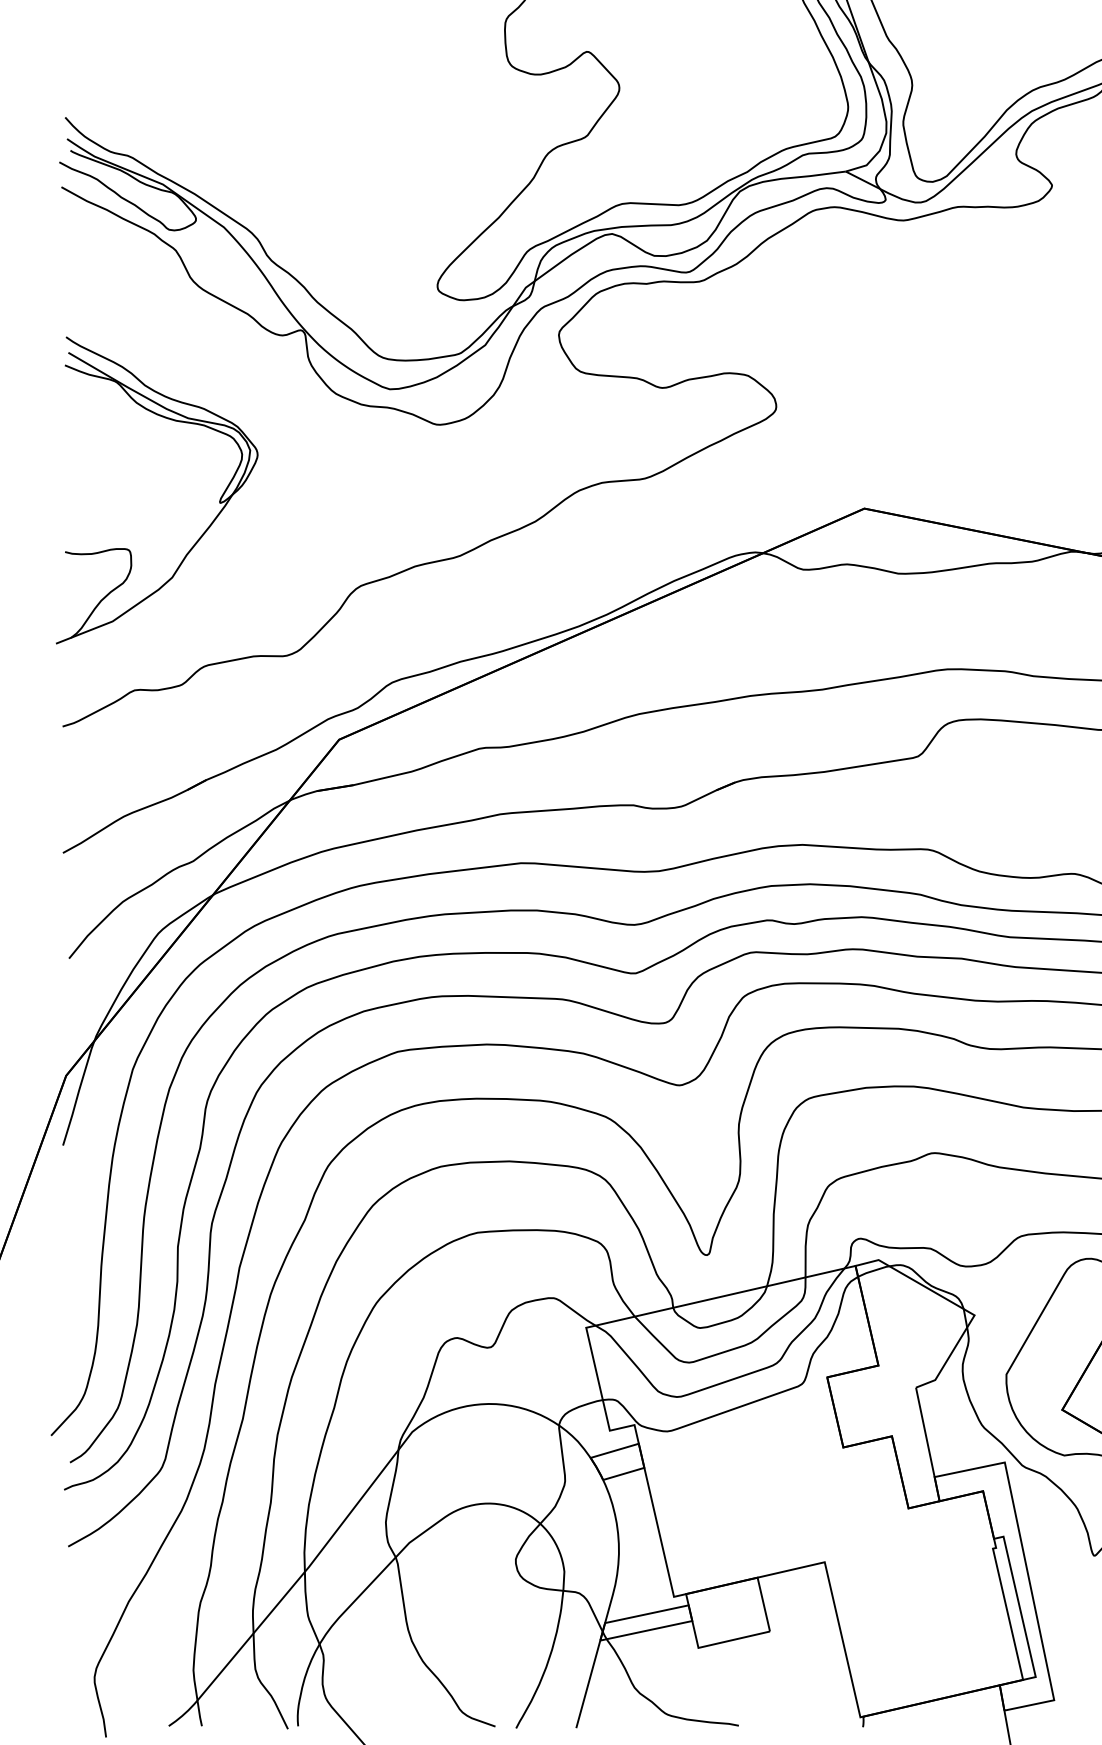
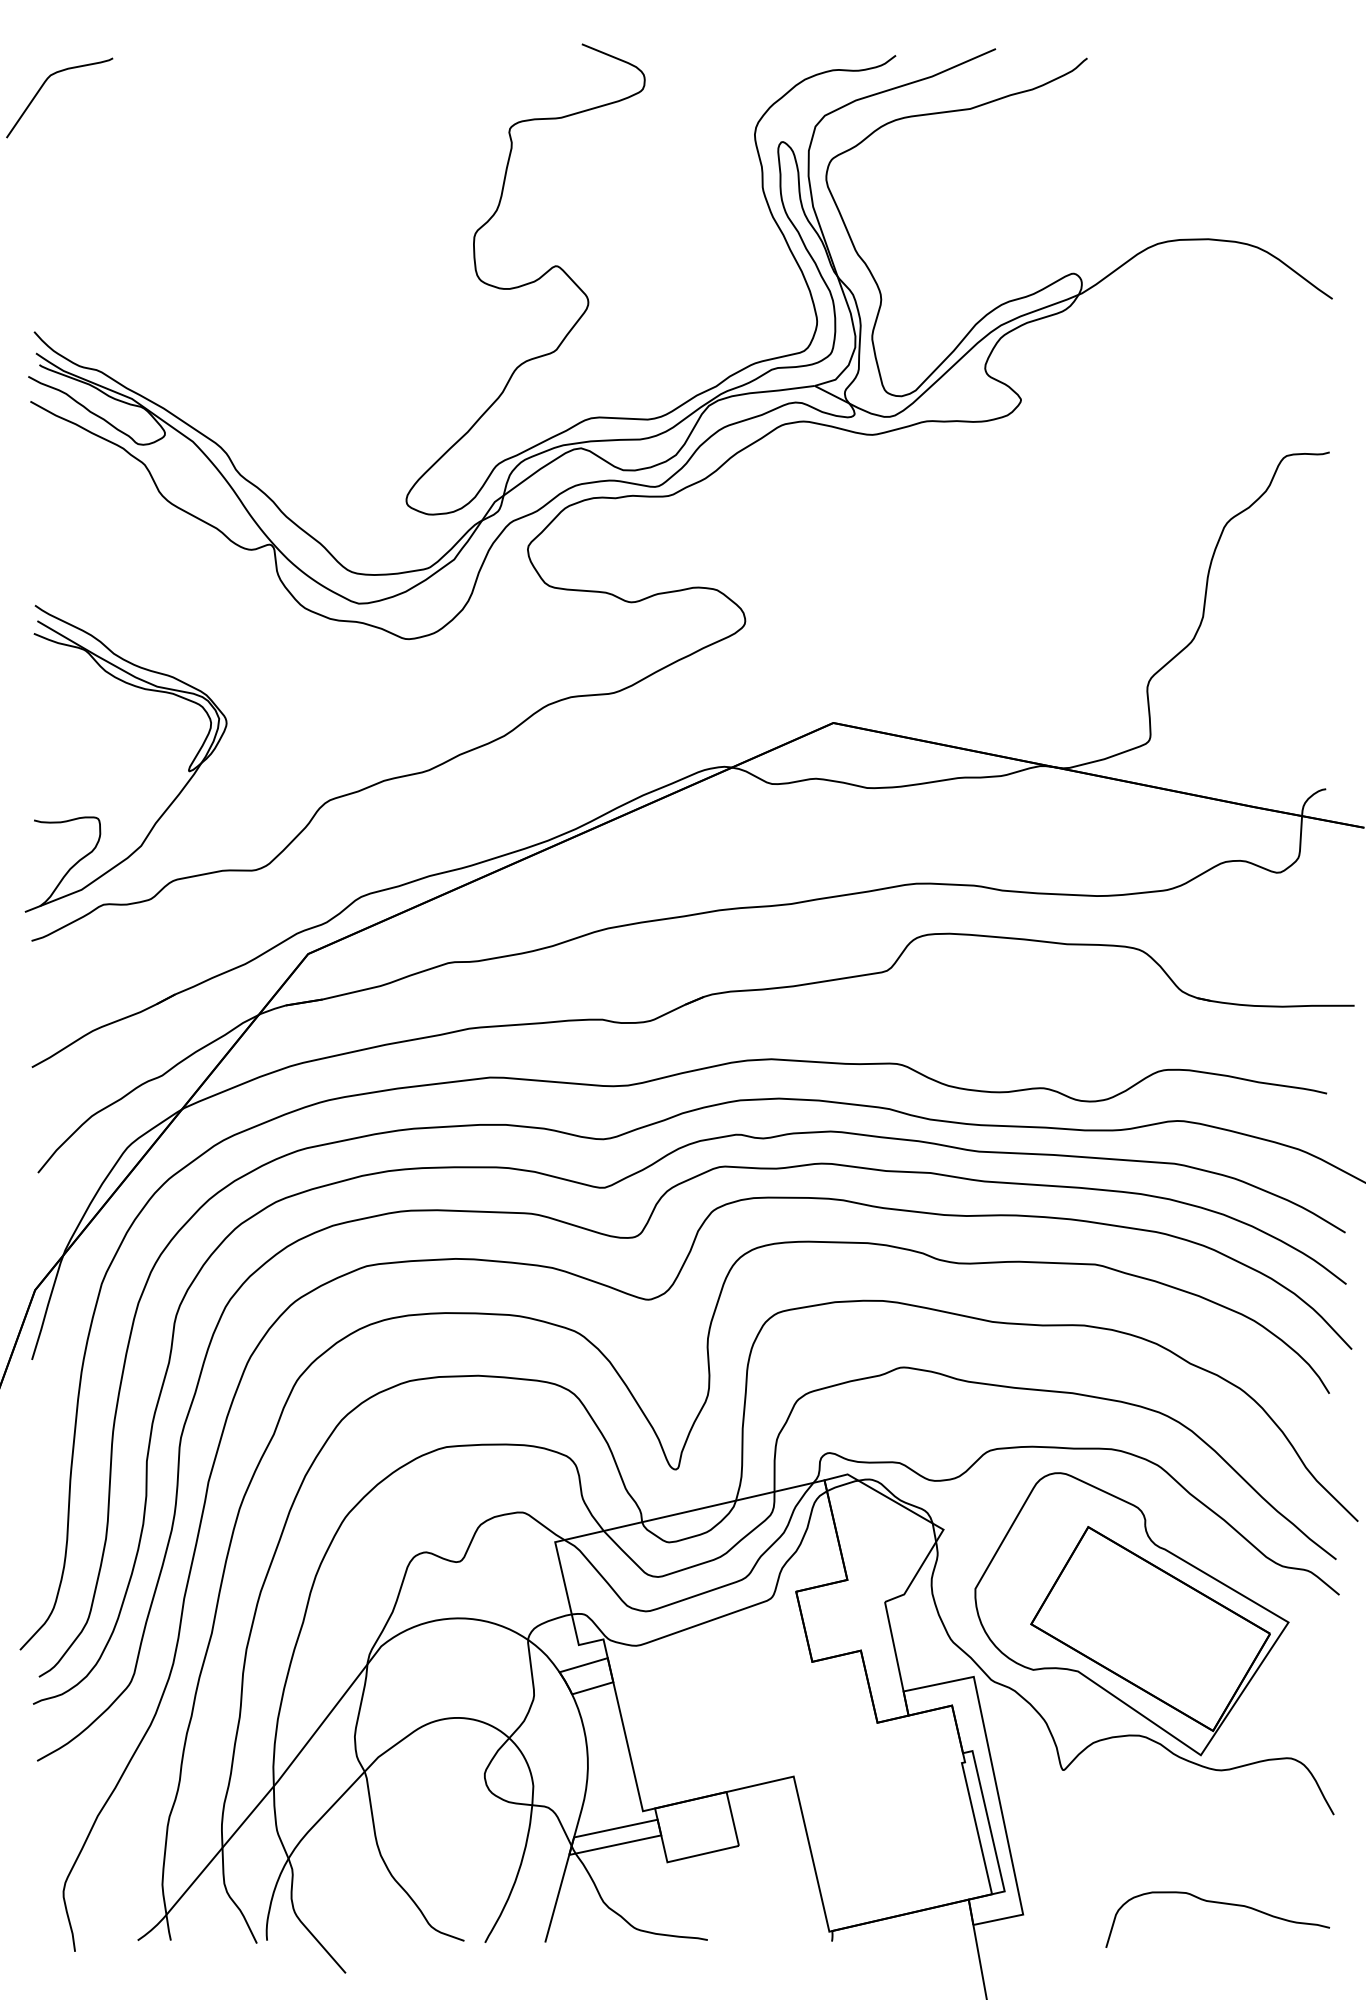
part: (207, 527) -> (176, 795), moved

